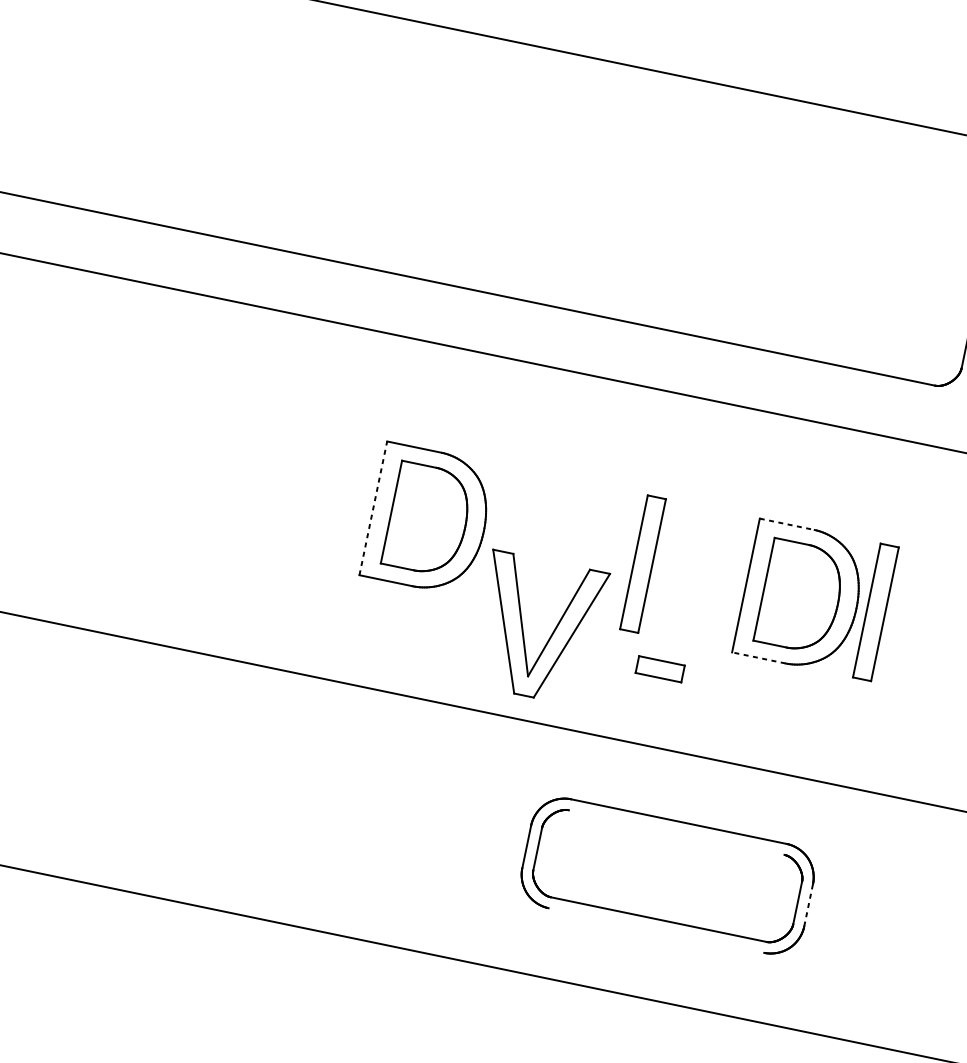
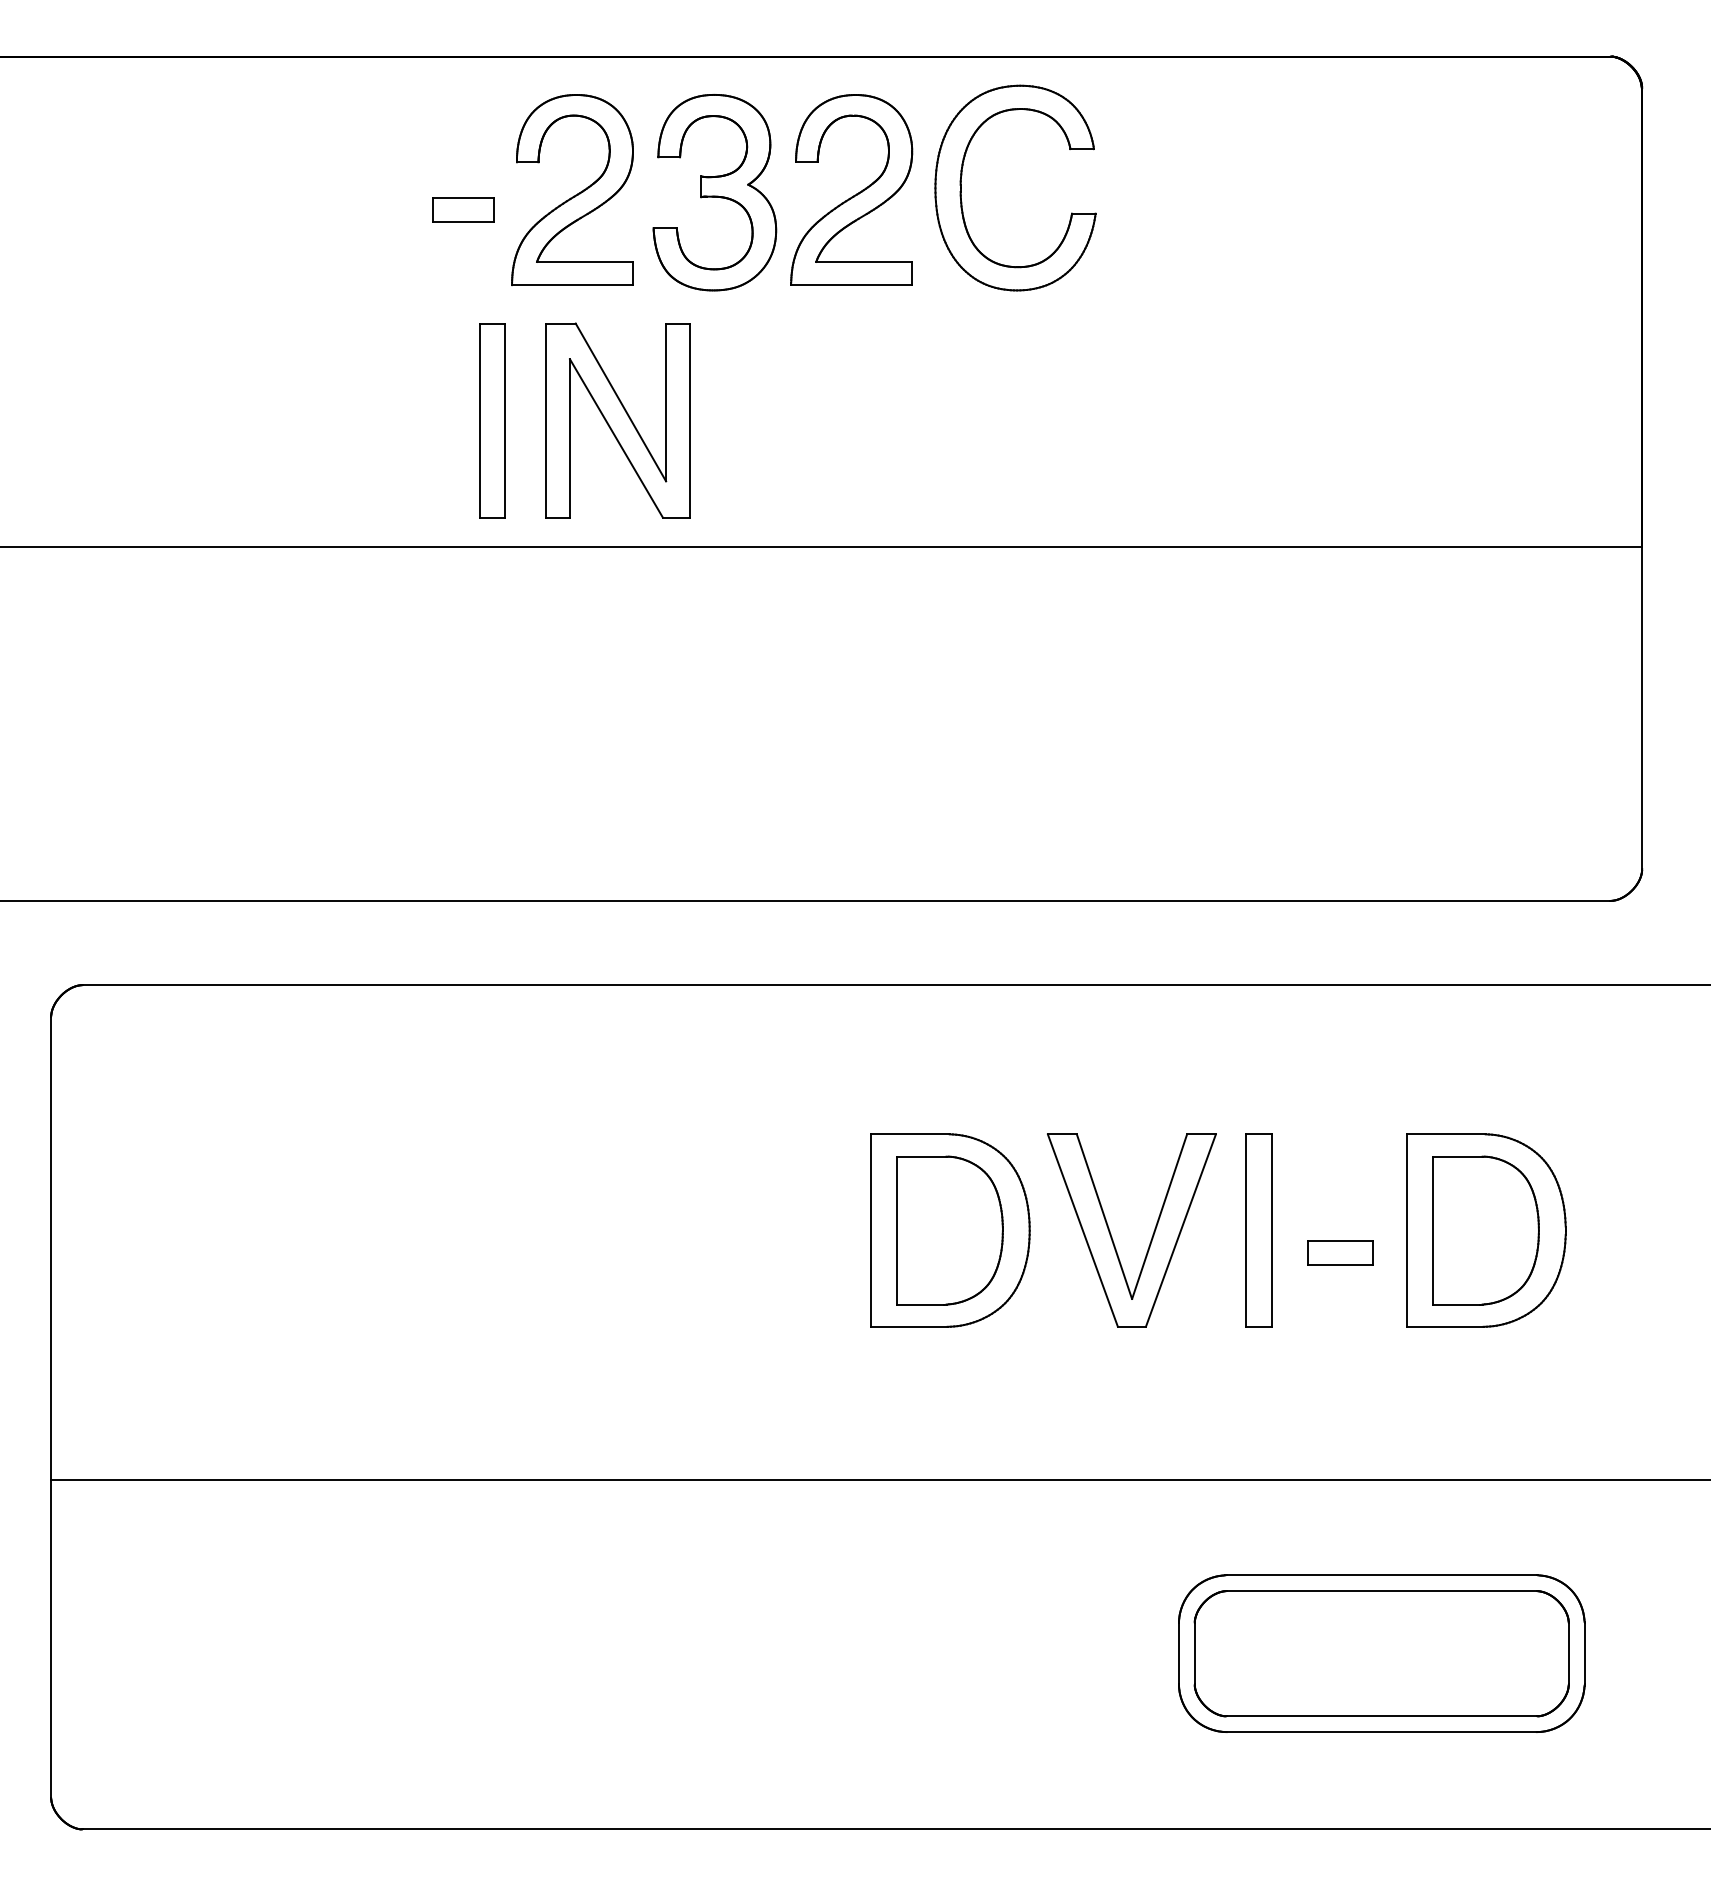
line: (373, 508) -> (870, 1230), dashed -> solid
line: (787, 524) -> (1446, 1134), dashed -> solid
part: (875, 612) -> (1593, 1230), removed
part: (523, 629) -> (1112, 1236), moved
line: (758, 657) -> (1444, 1326), dashed -> solid
part: (660, 669) -> (1340, 1252), moved
line: (676, 832) -> (1381, 1591), added
line: (808, 905) -> (1584, 1653), dashed -> solid
line: (656, 930) -> (1381, 1732), added

